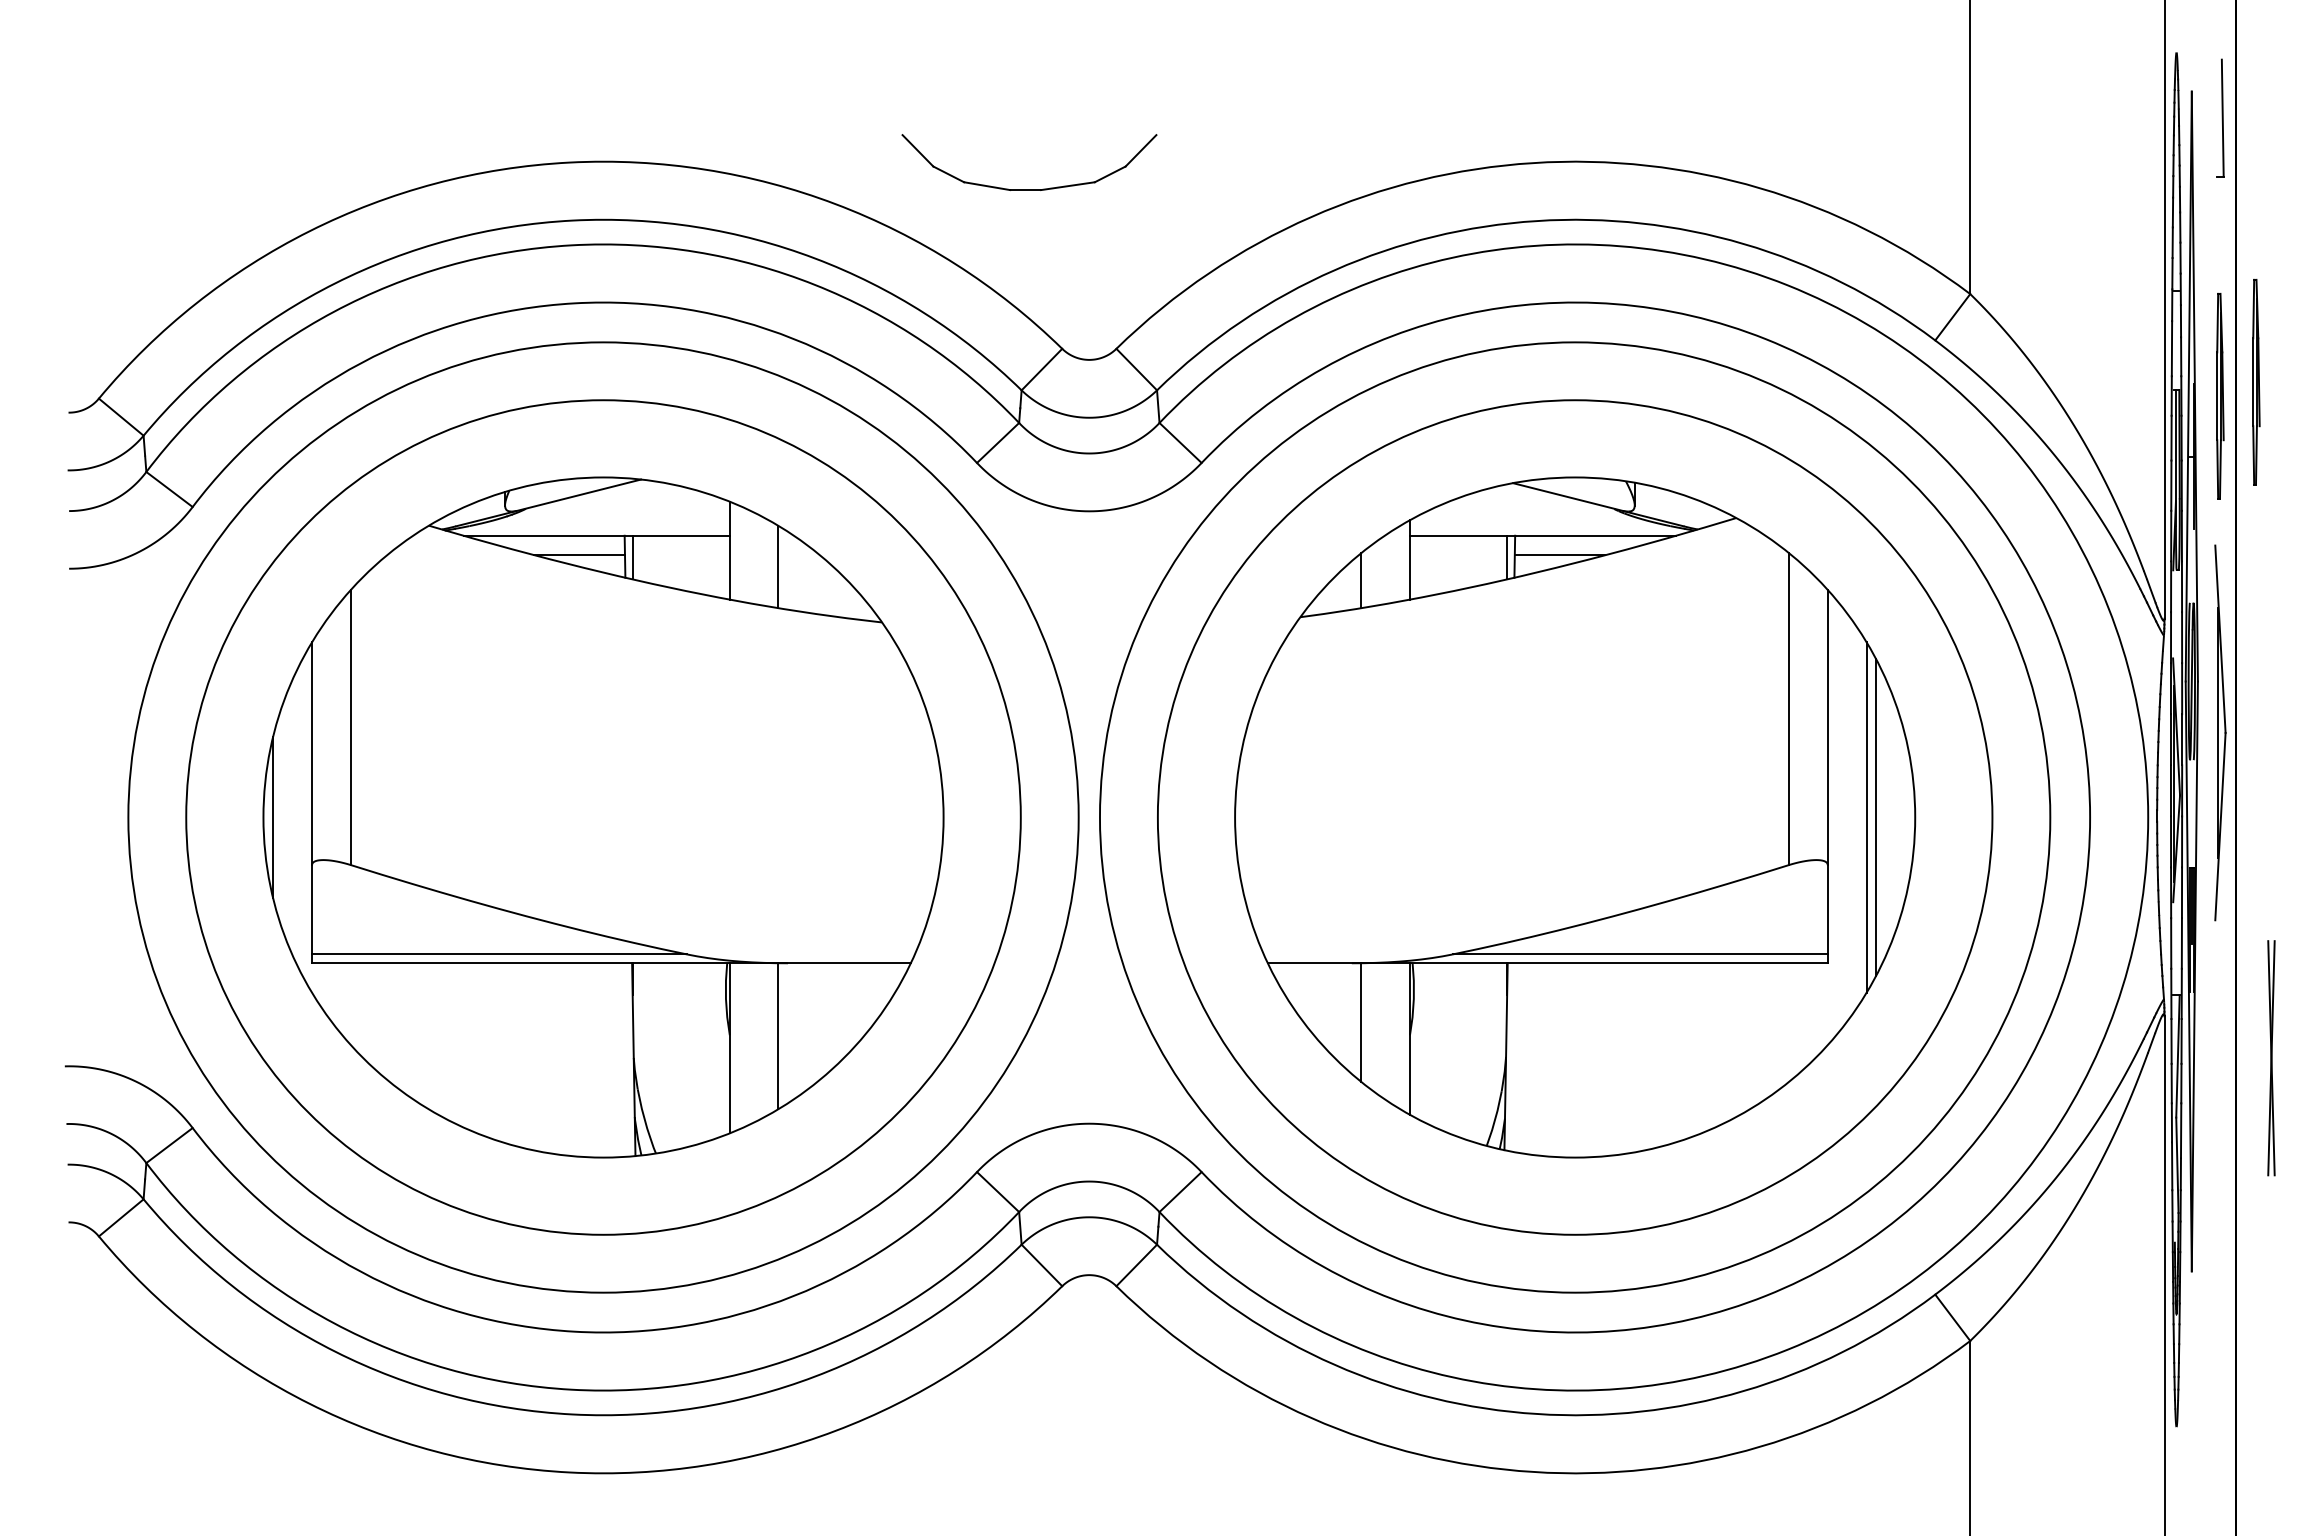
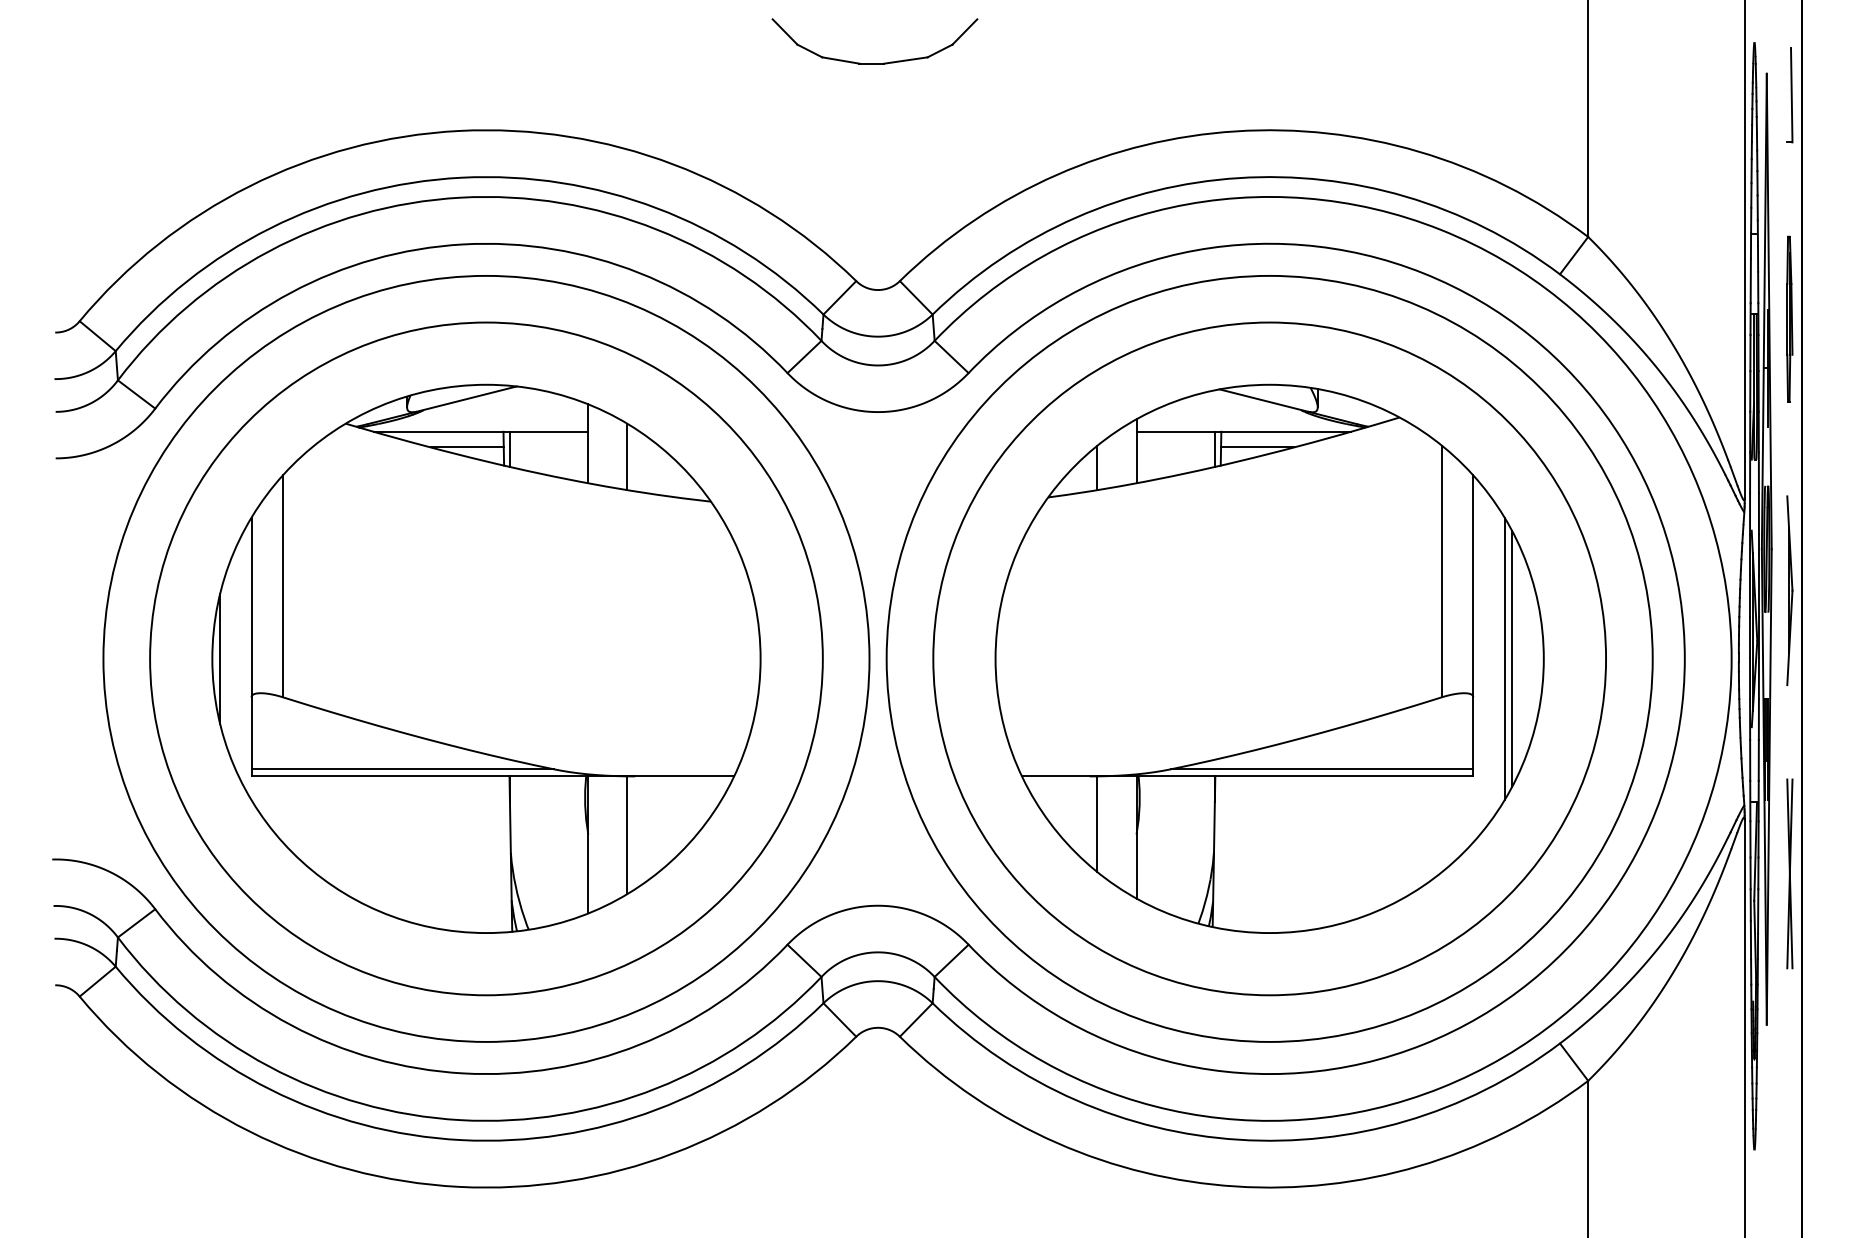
part: (1029, 189) -> (874, 63), moved
part: (2256, 382) -> (1818, 308), removed
part: (2220, 732) -> (1789, 590), size x0.62
part: (2271, 1058) -> (1789, 874), moved

